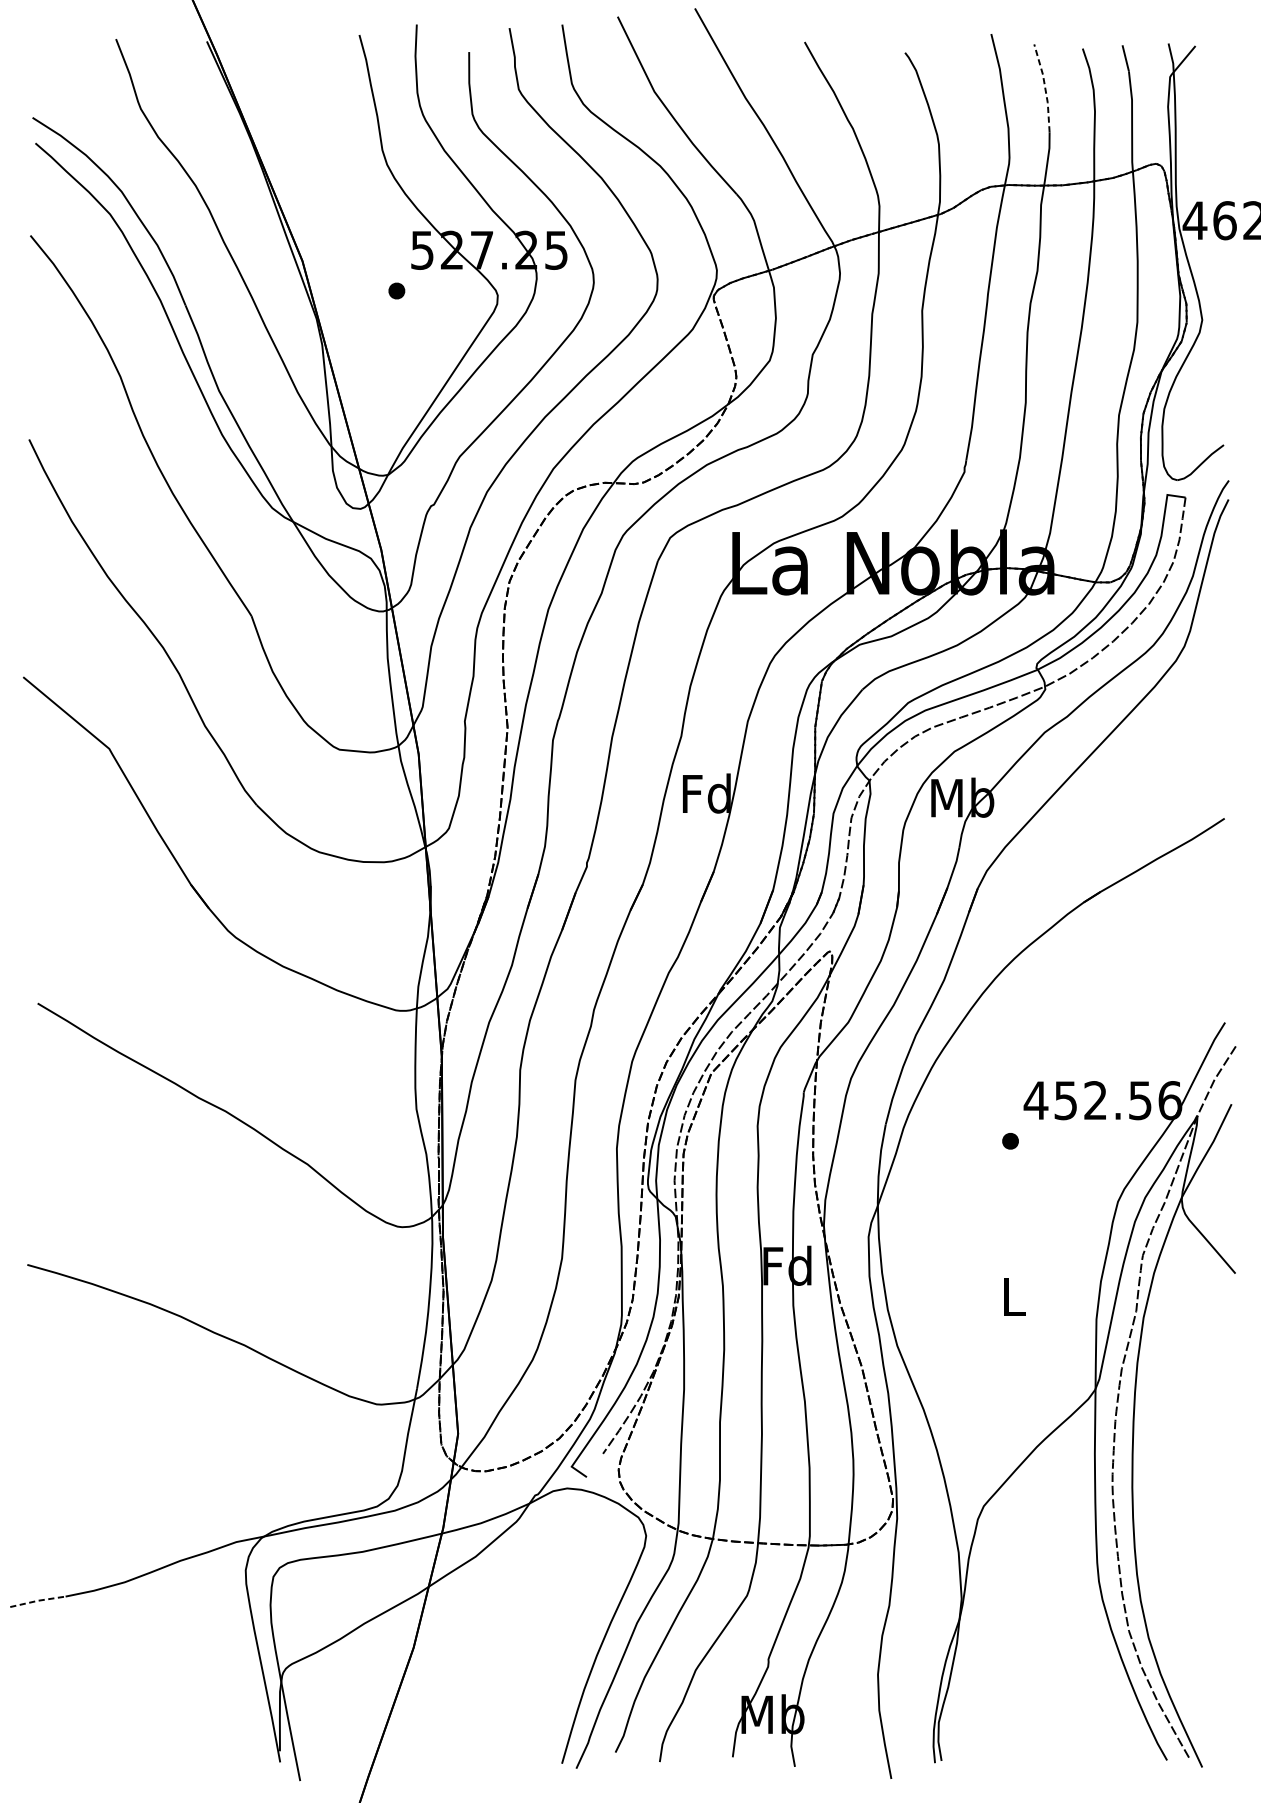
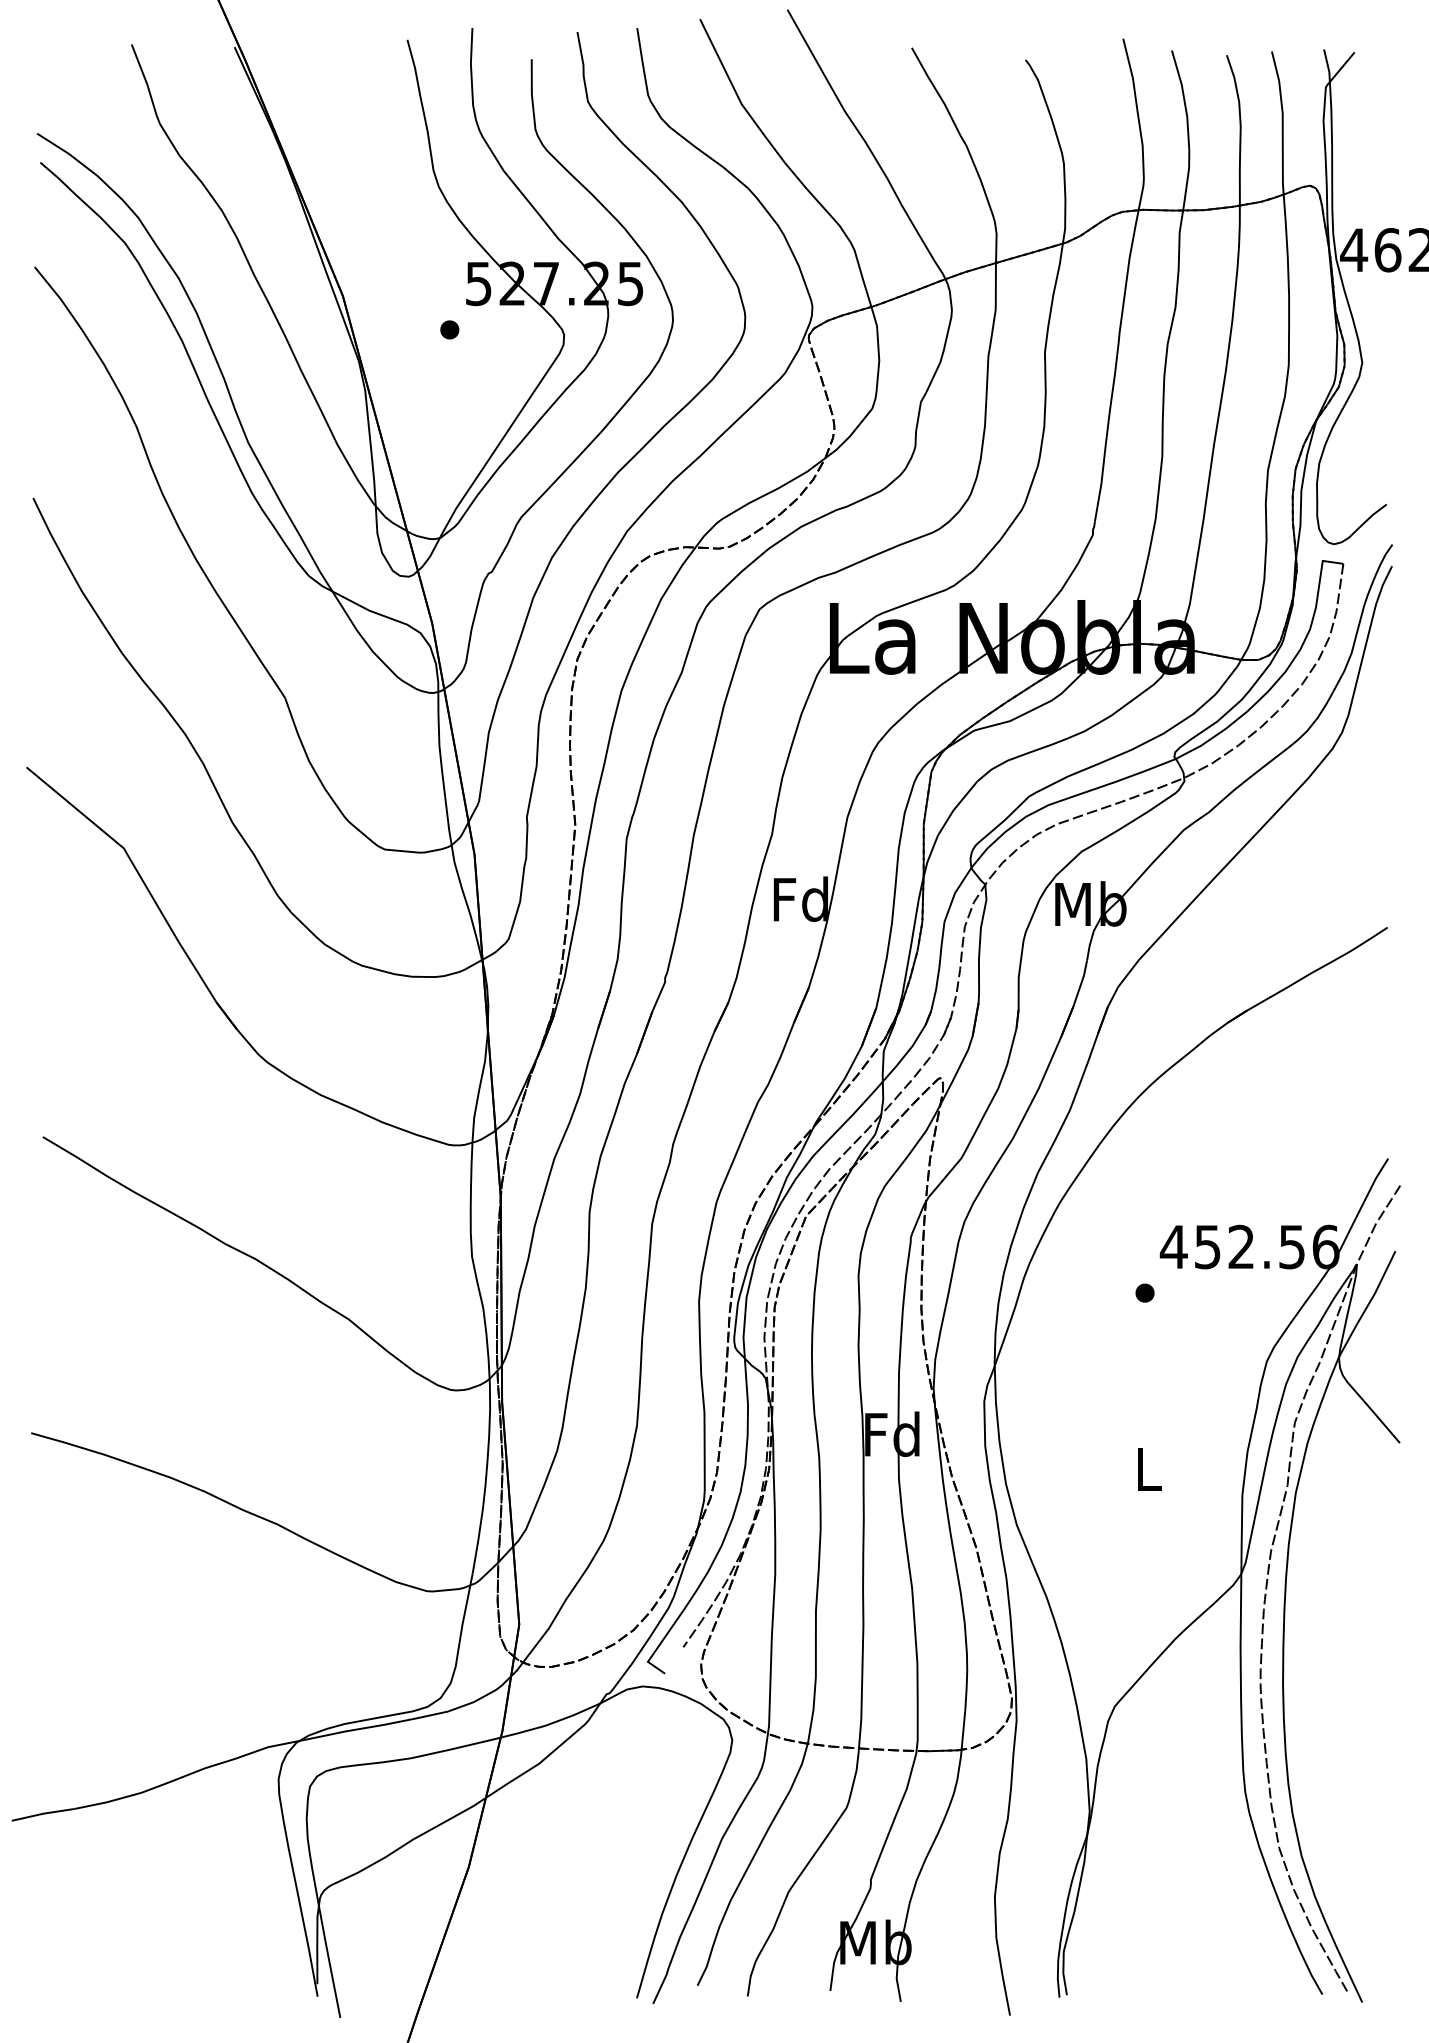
line: (1045, 87) -> (1184, 99), dashed -> solid
line: (38, 1600) -> (43, 1813), dashed -> solid

